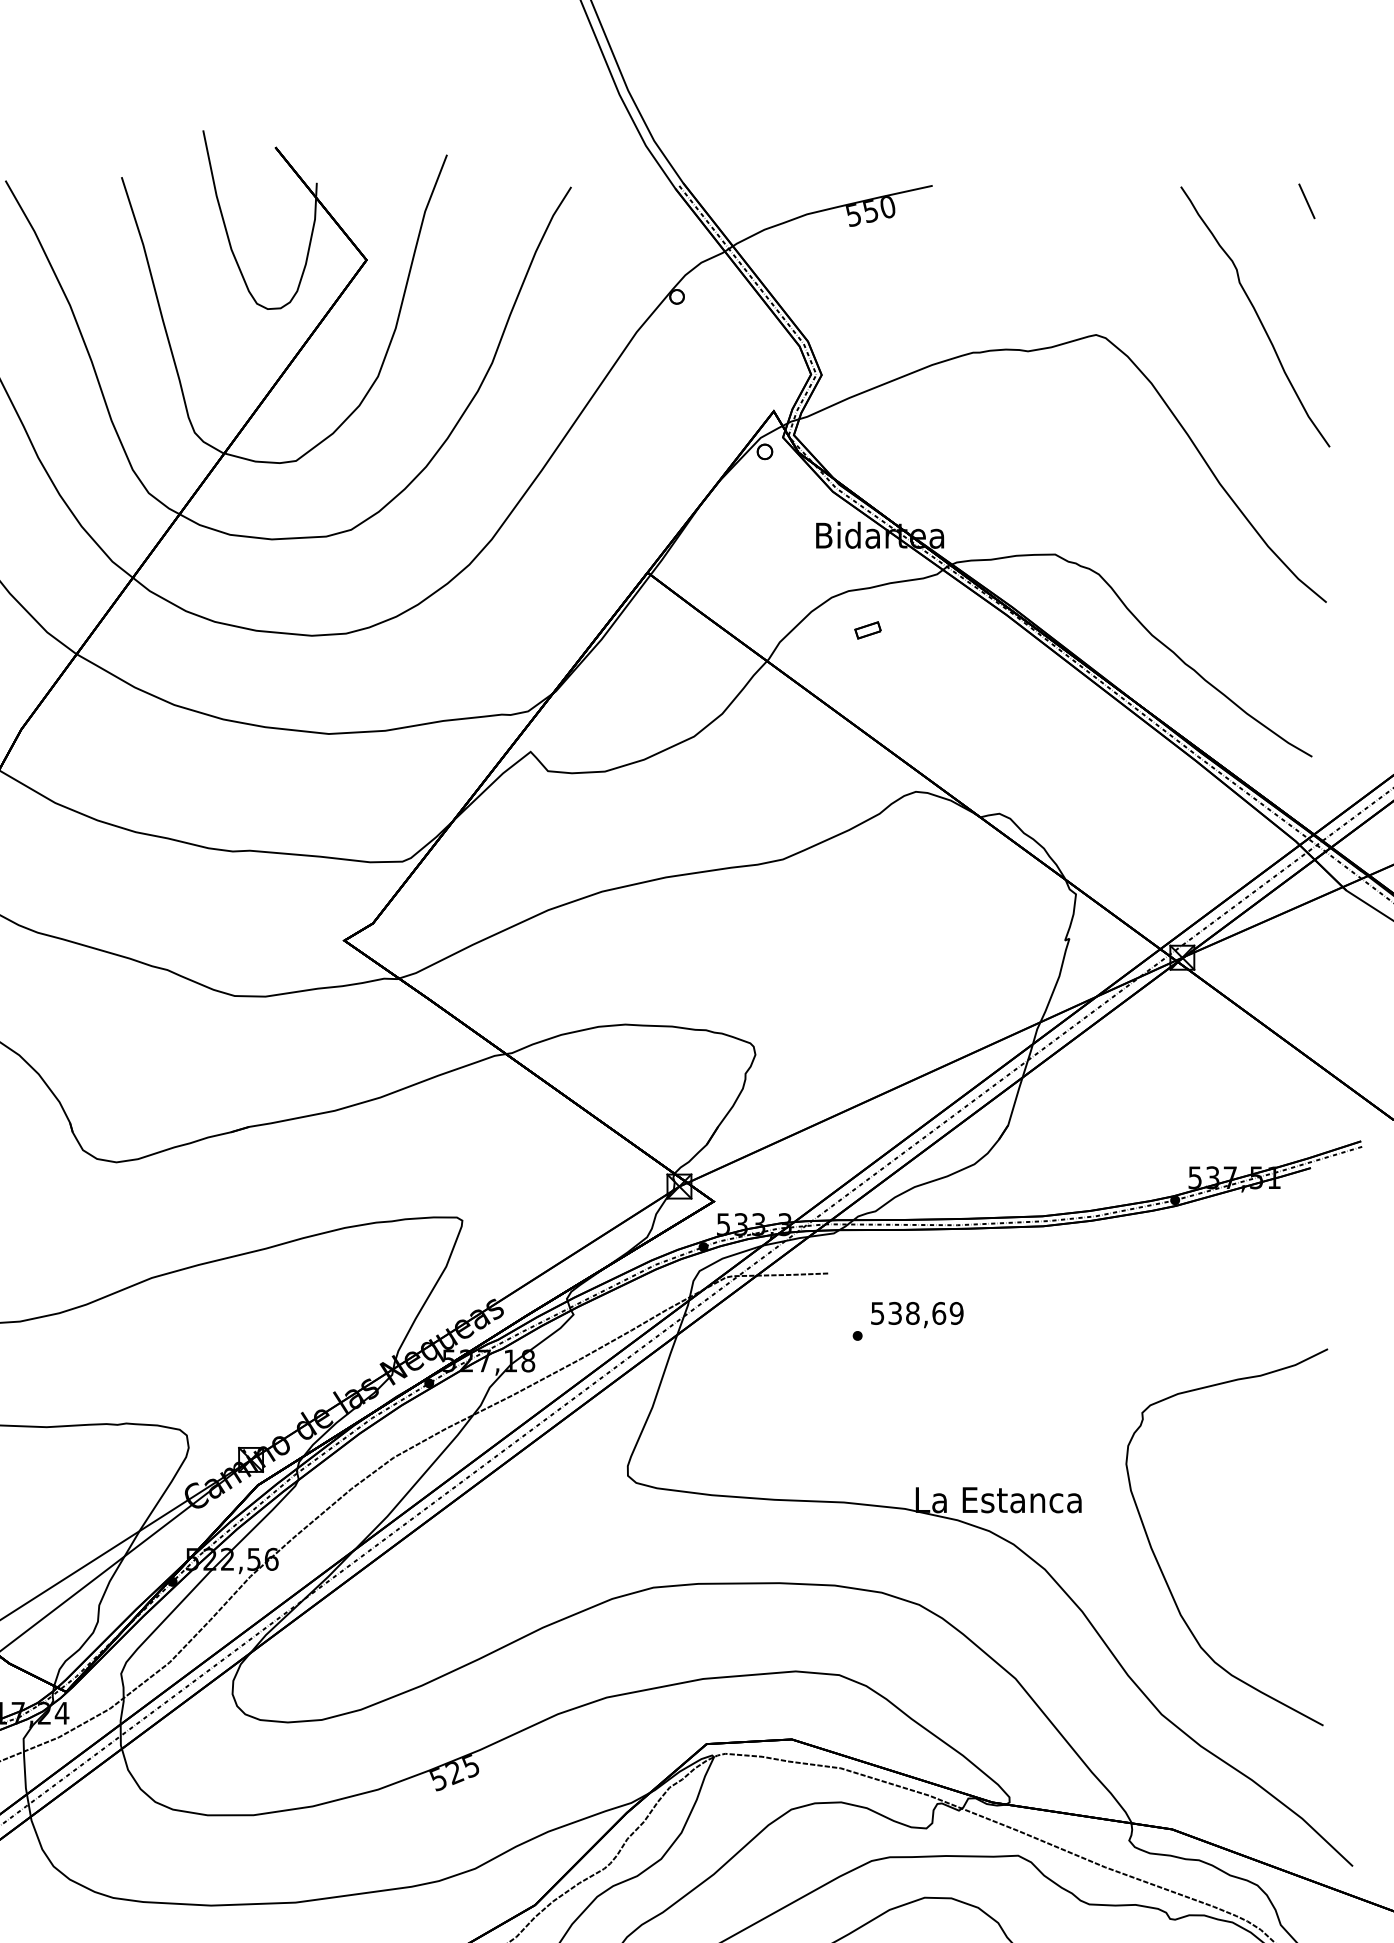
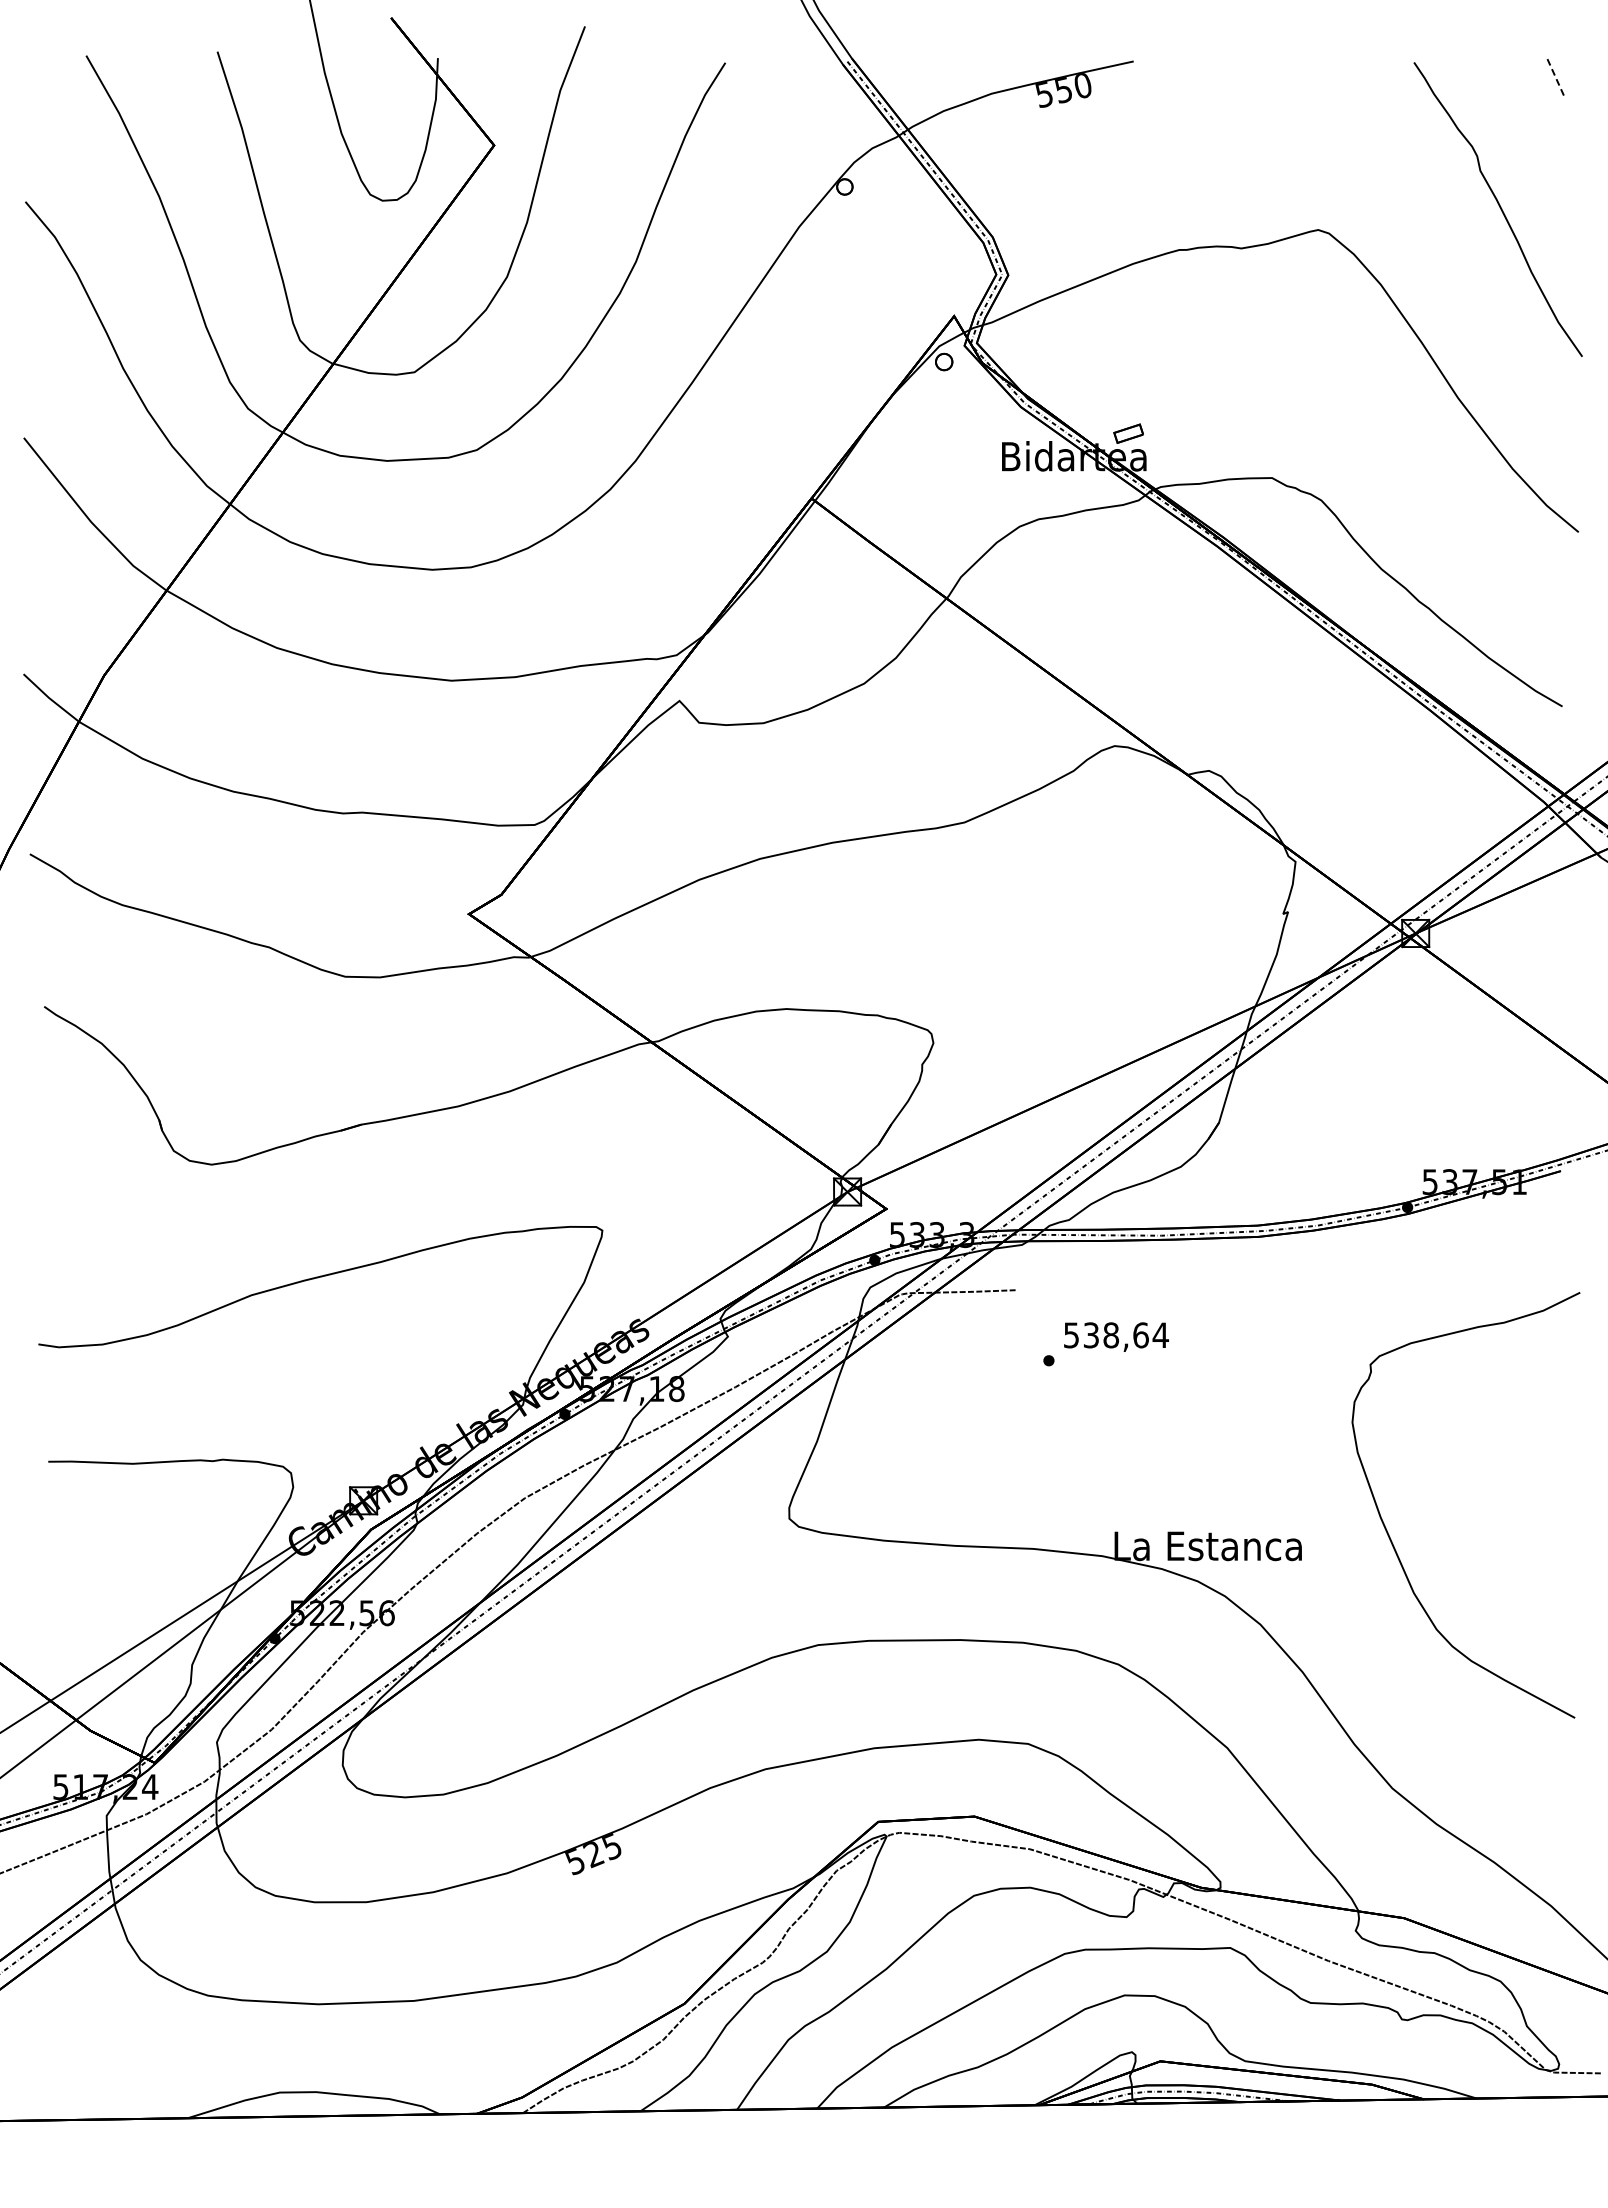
line: (1306, 201) -> (1556, 79), solid -> dashed
part: (867, 630) -> (1128, 433), moved
text: (956, 1313) -> (1160, 1335), 538,69 -> 538,64
curve: (1160, 1564) -> (1390, 1536), moved

